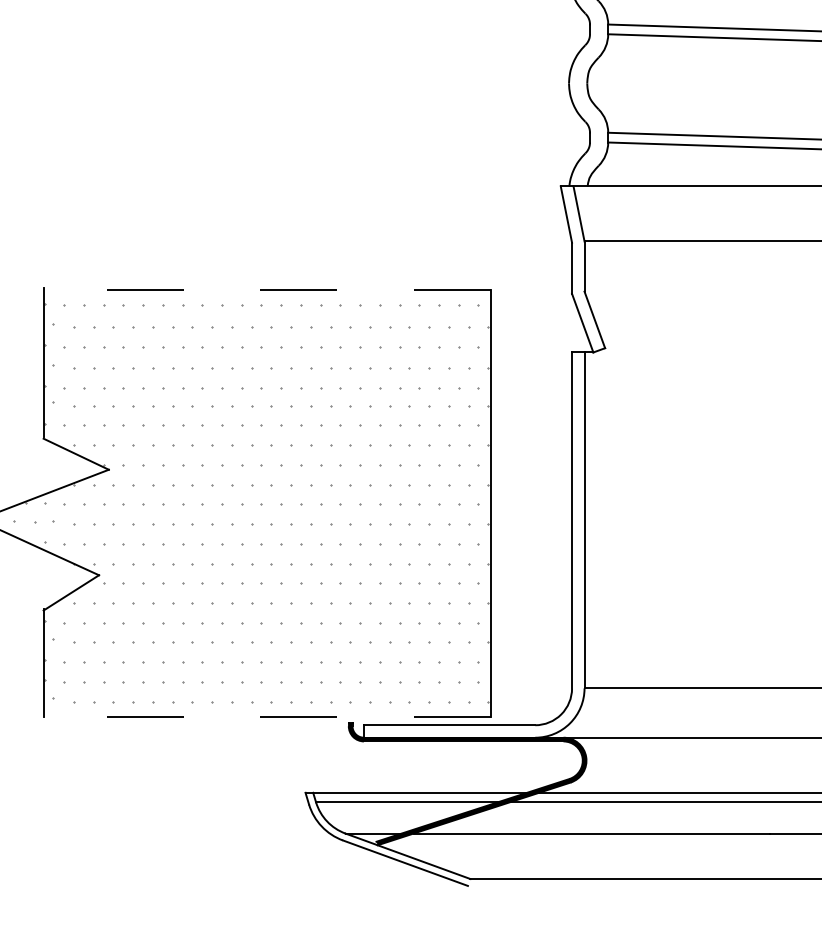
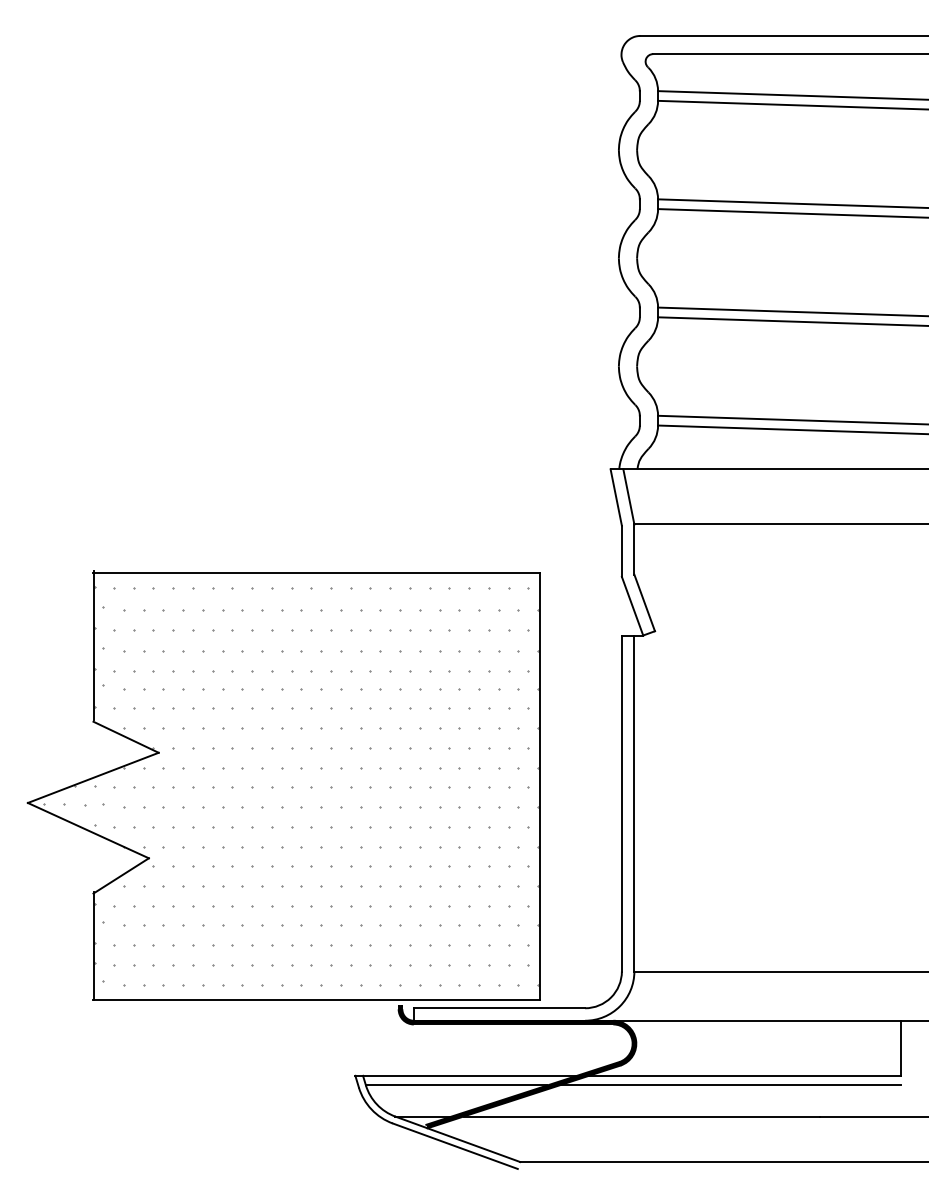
line: (266, 290) -> (316, 573), dashed -> solid
line: (266, 717) -> (316, 1000), dashed -> solid

